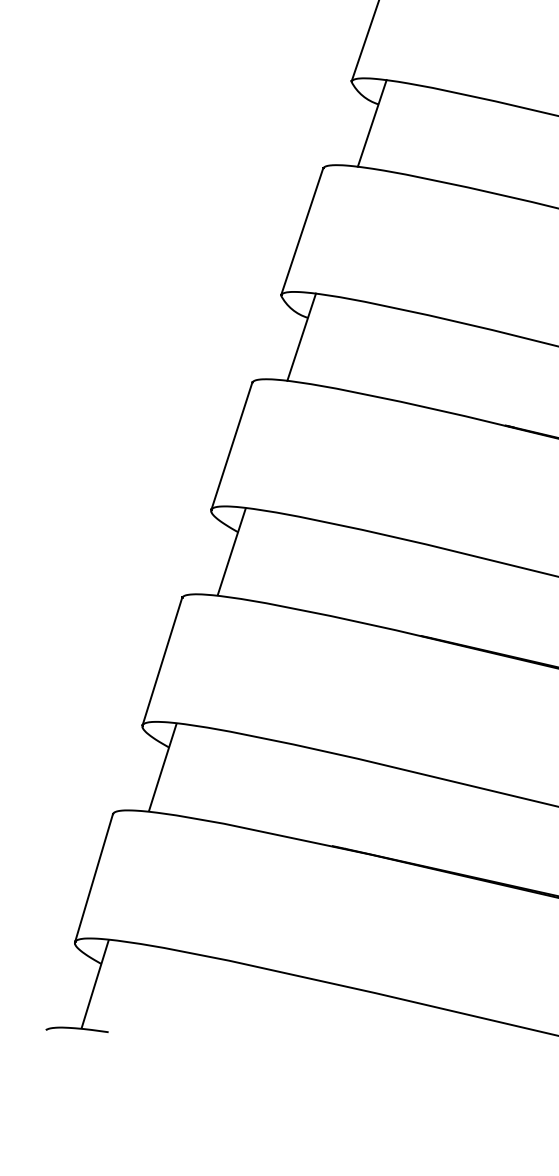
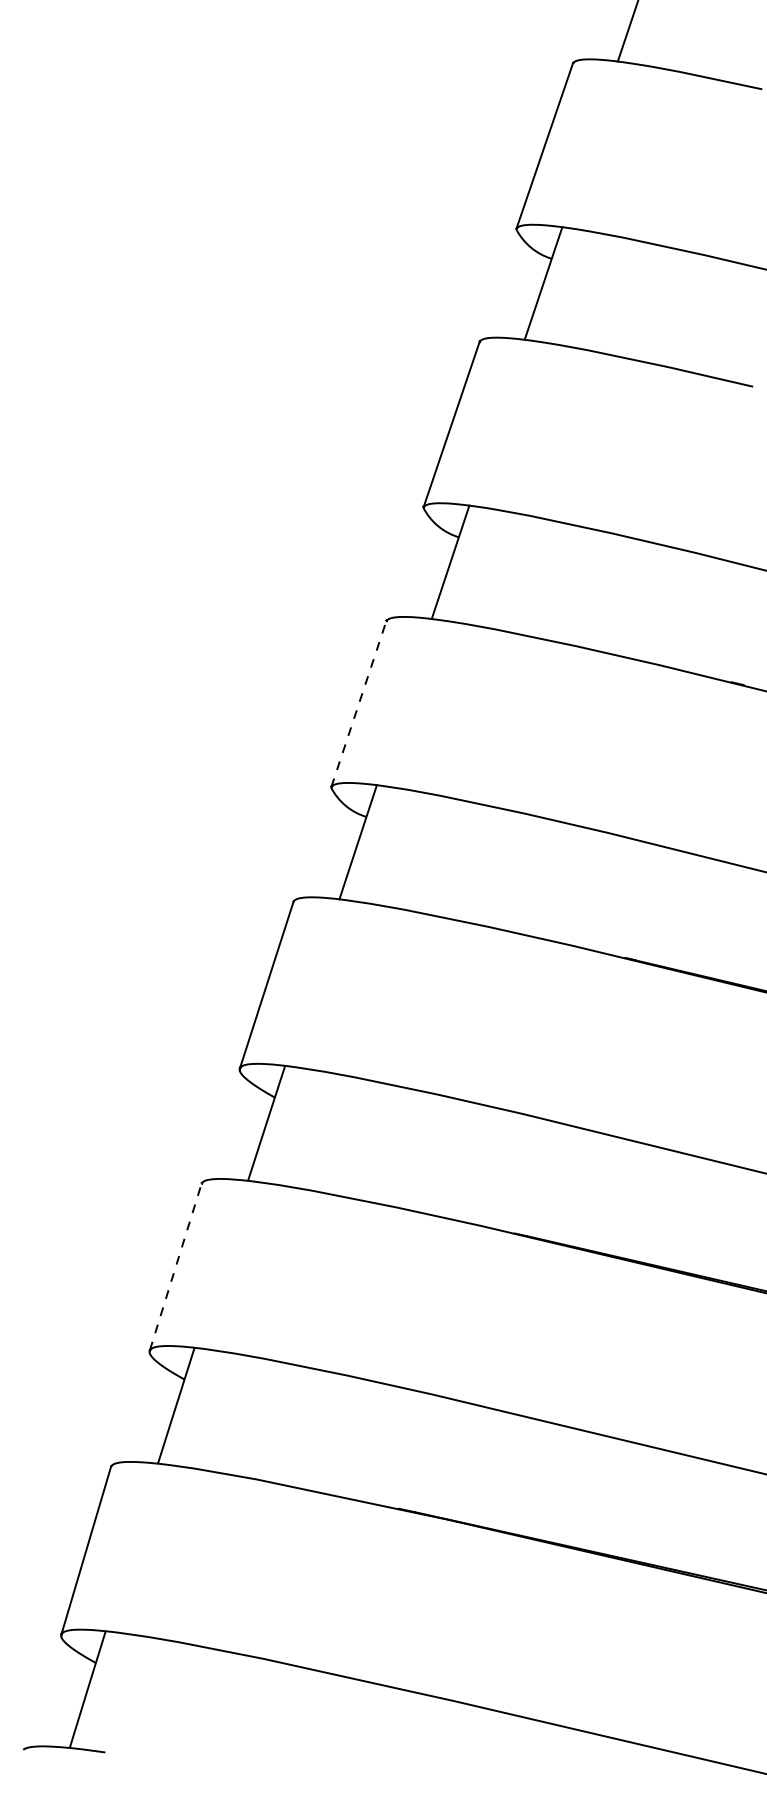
line: (301, 231) -> (358, 703), solid -> dashed
line: (162, 661) -> (175, 1266), solid -> dashed

